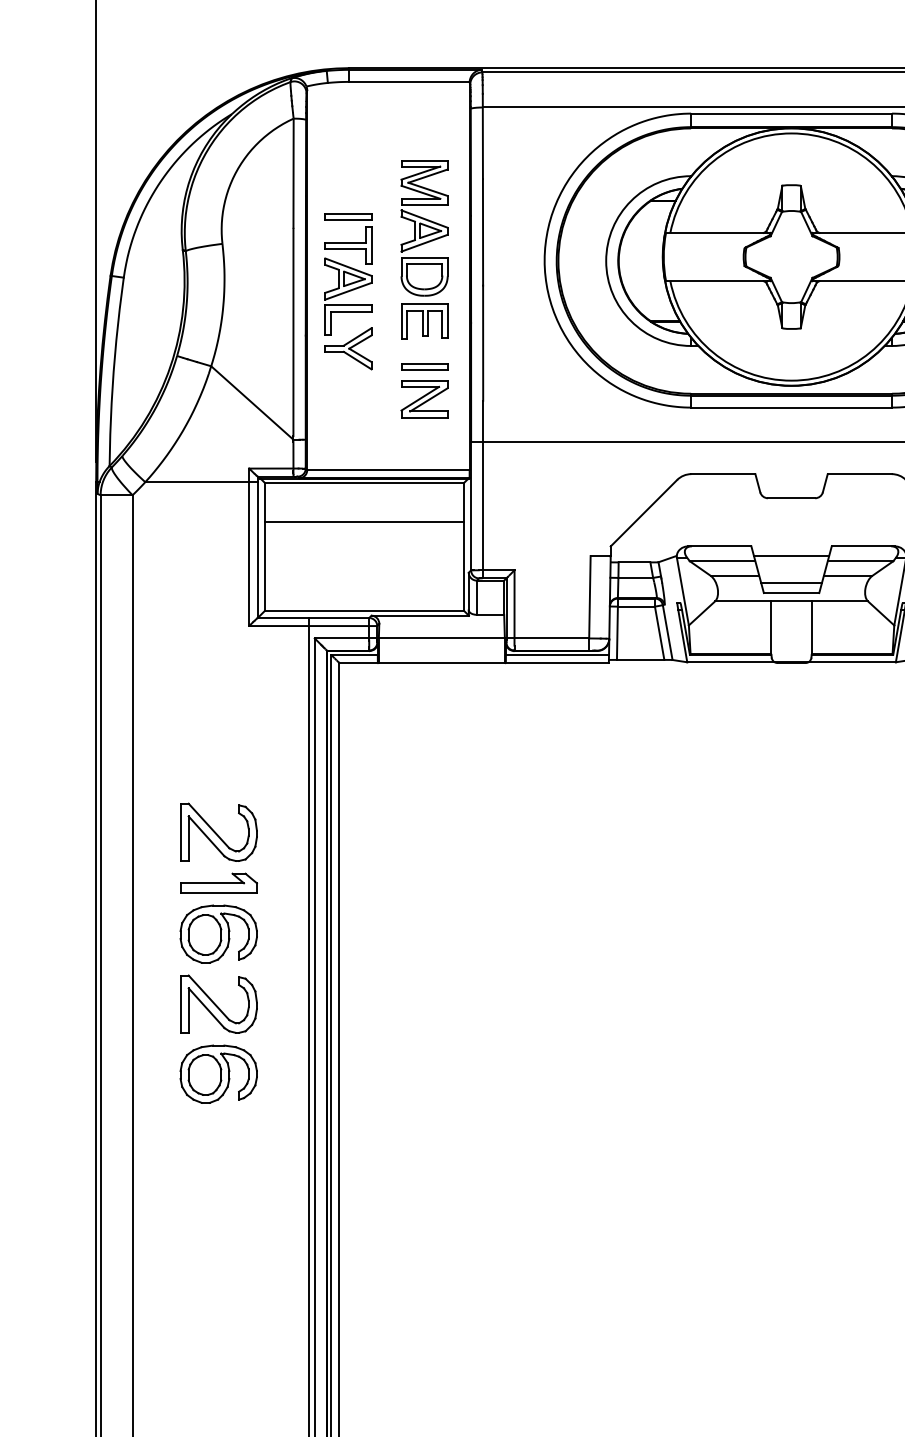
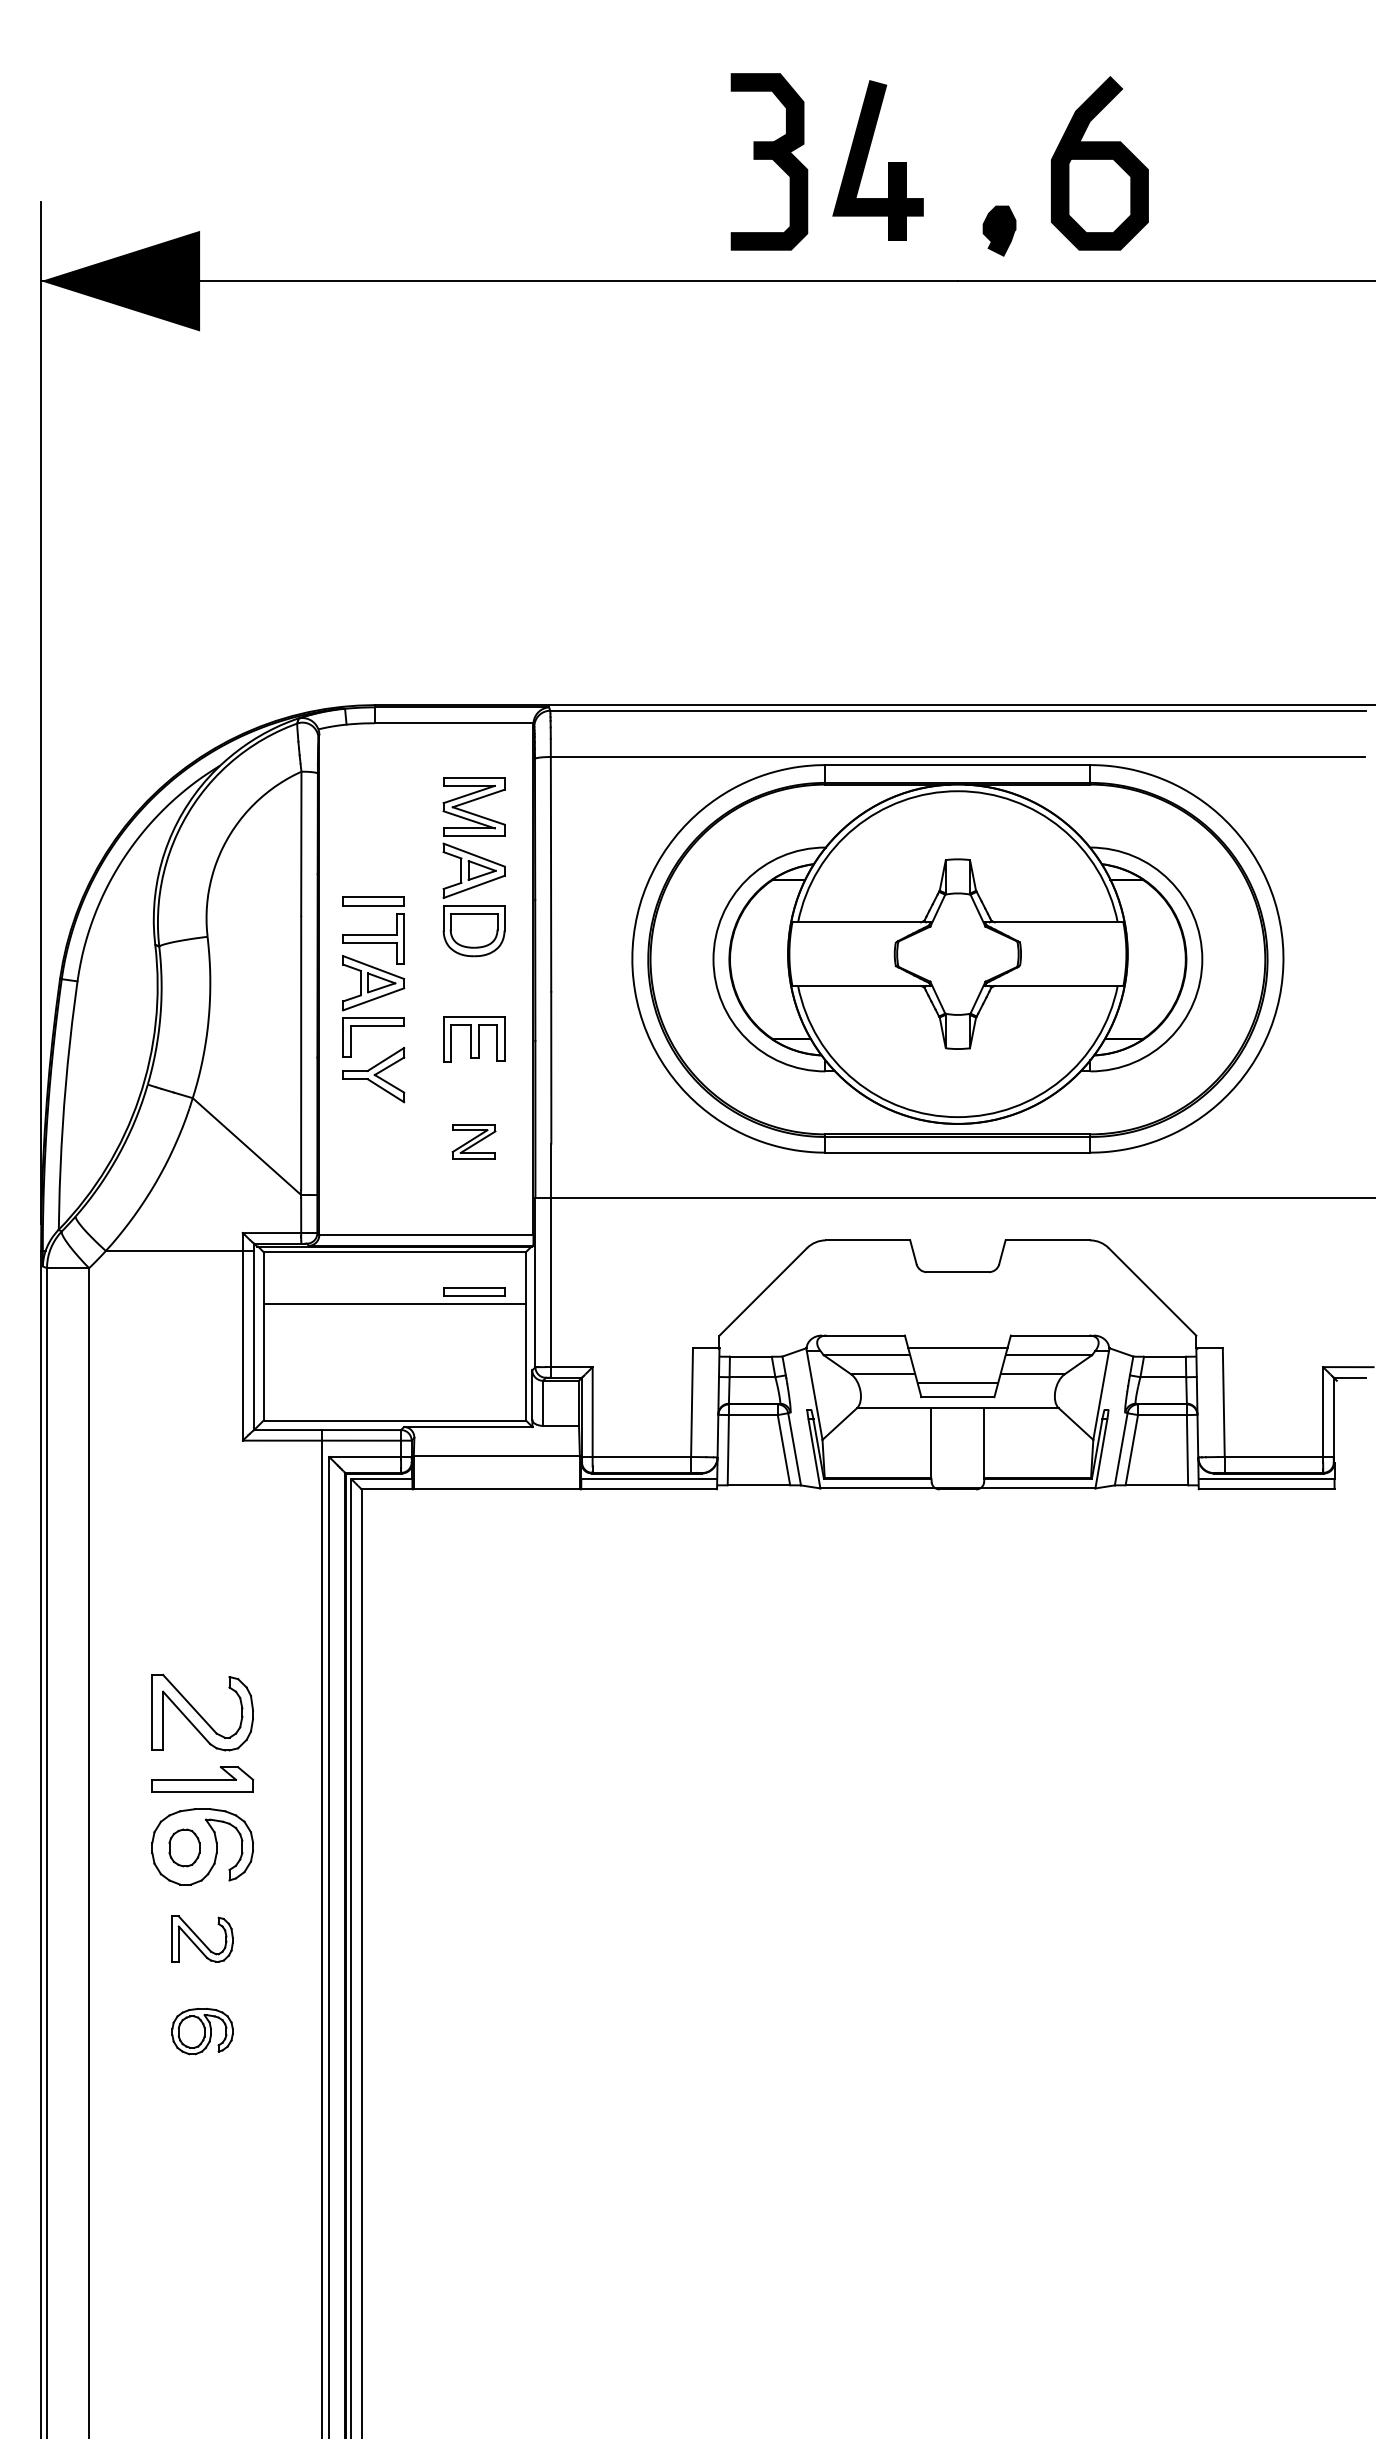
part: (424, 228) -> (473, 867), moved
part: (424, 366) -> (474, 1291), moved
part: (424, 399) -> (473, 1141), size x0.7
part: (204, 934) -> (184, 1847), size x0.7
part: (218, 1003) -> (202, 1938), size x0.6
part: (218, 1074) -> (202, 2031), size x0.6

